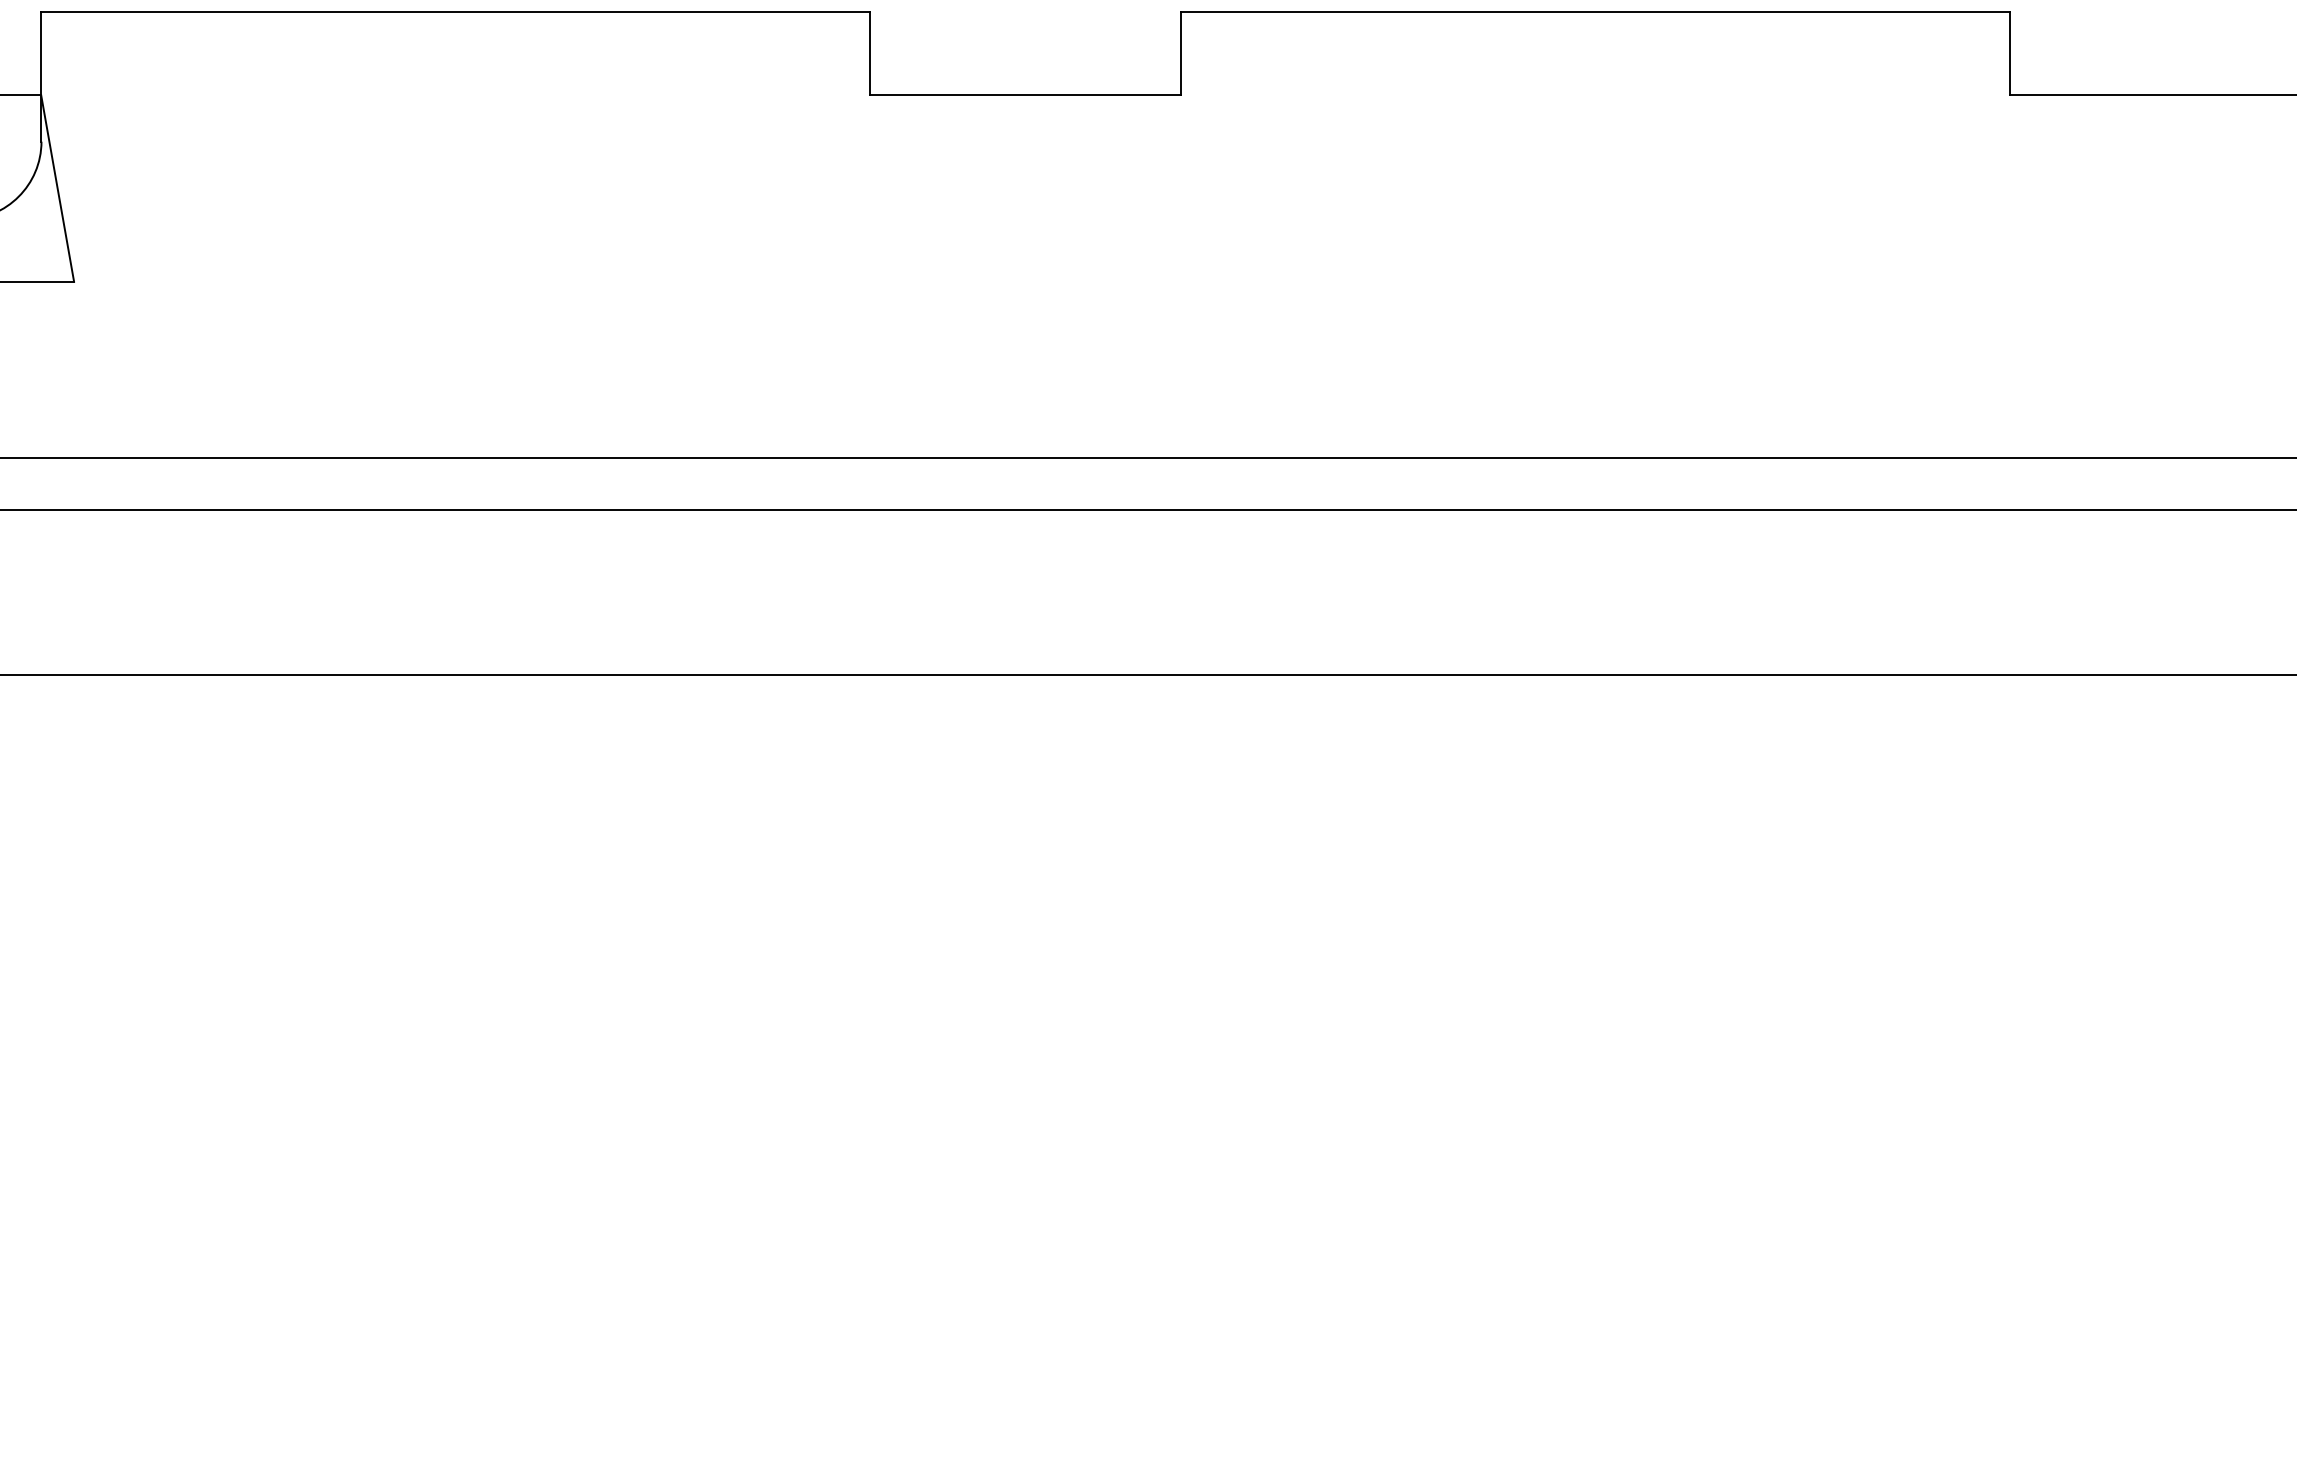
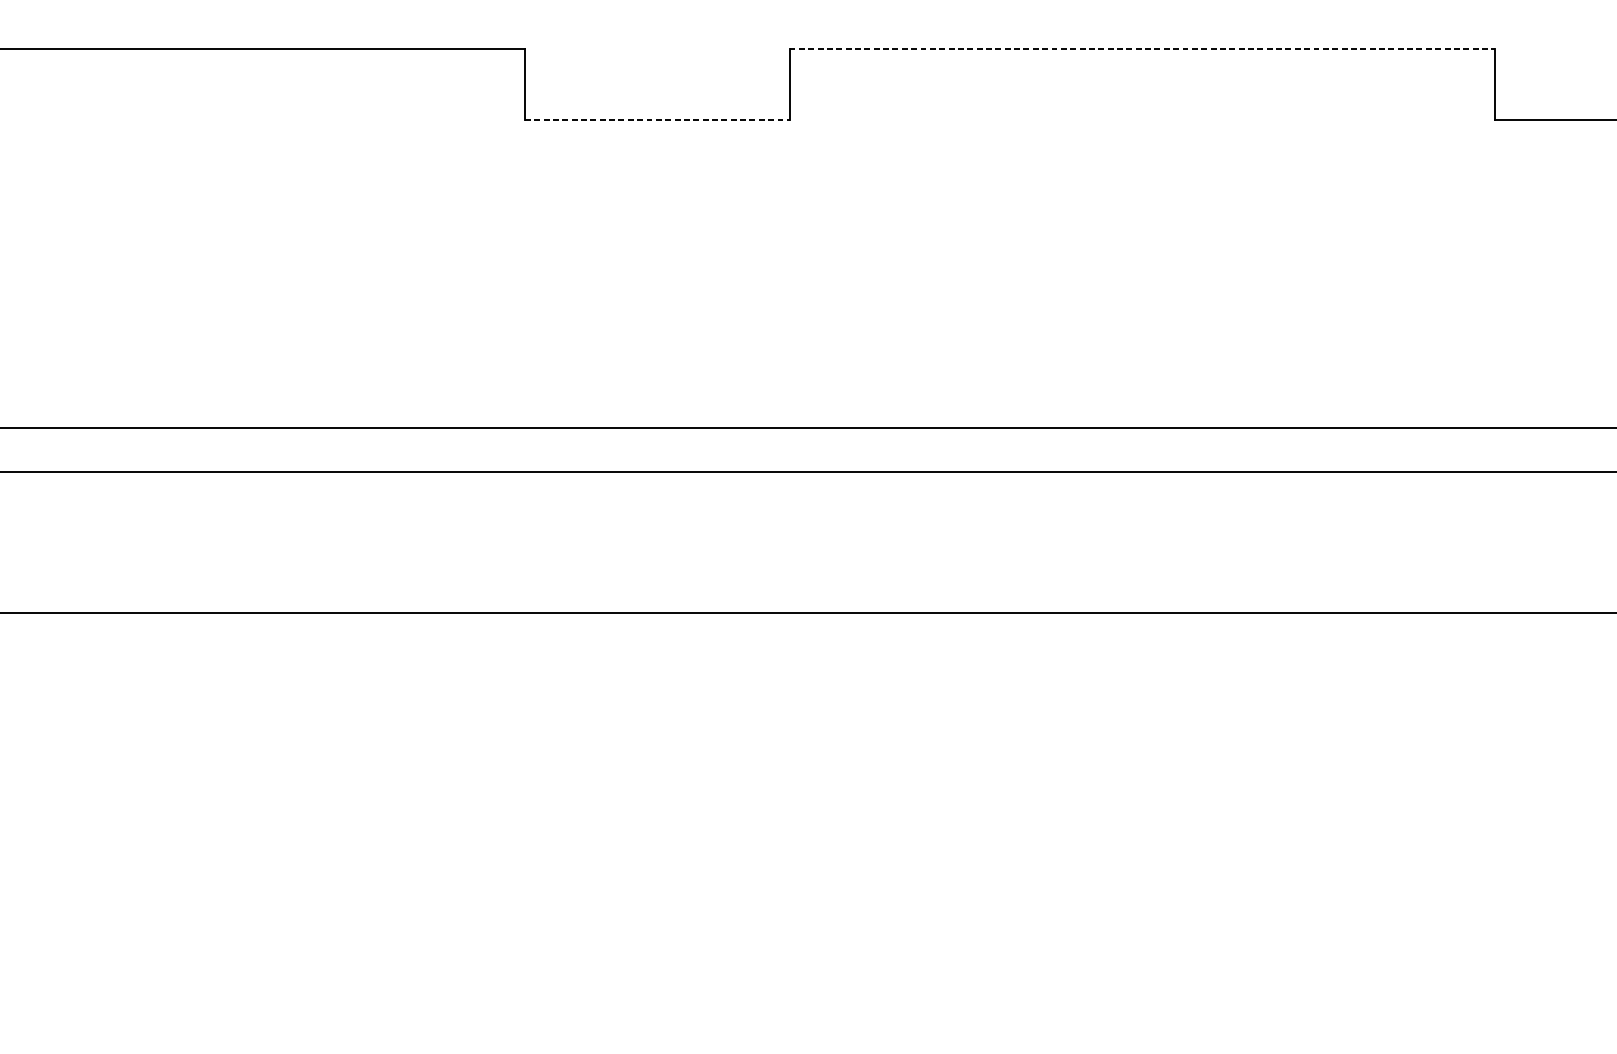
line: (1596, 12) -> (1142, 49), solid -> dashed
line: (1025, 95) -> (656, 119), solid -> dashed

